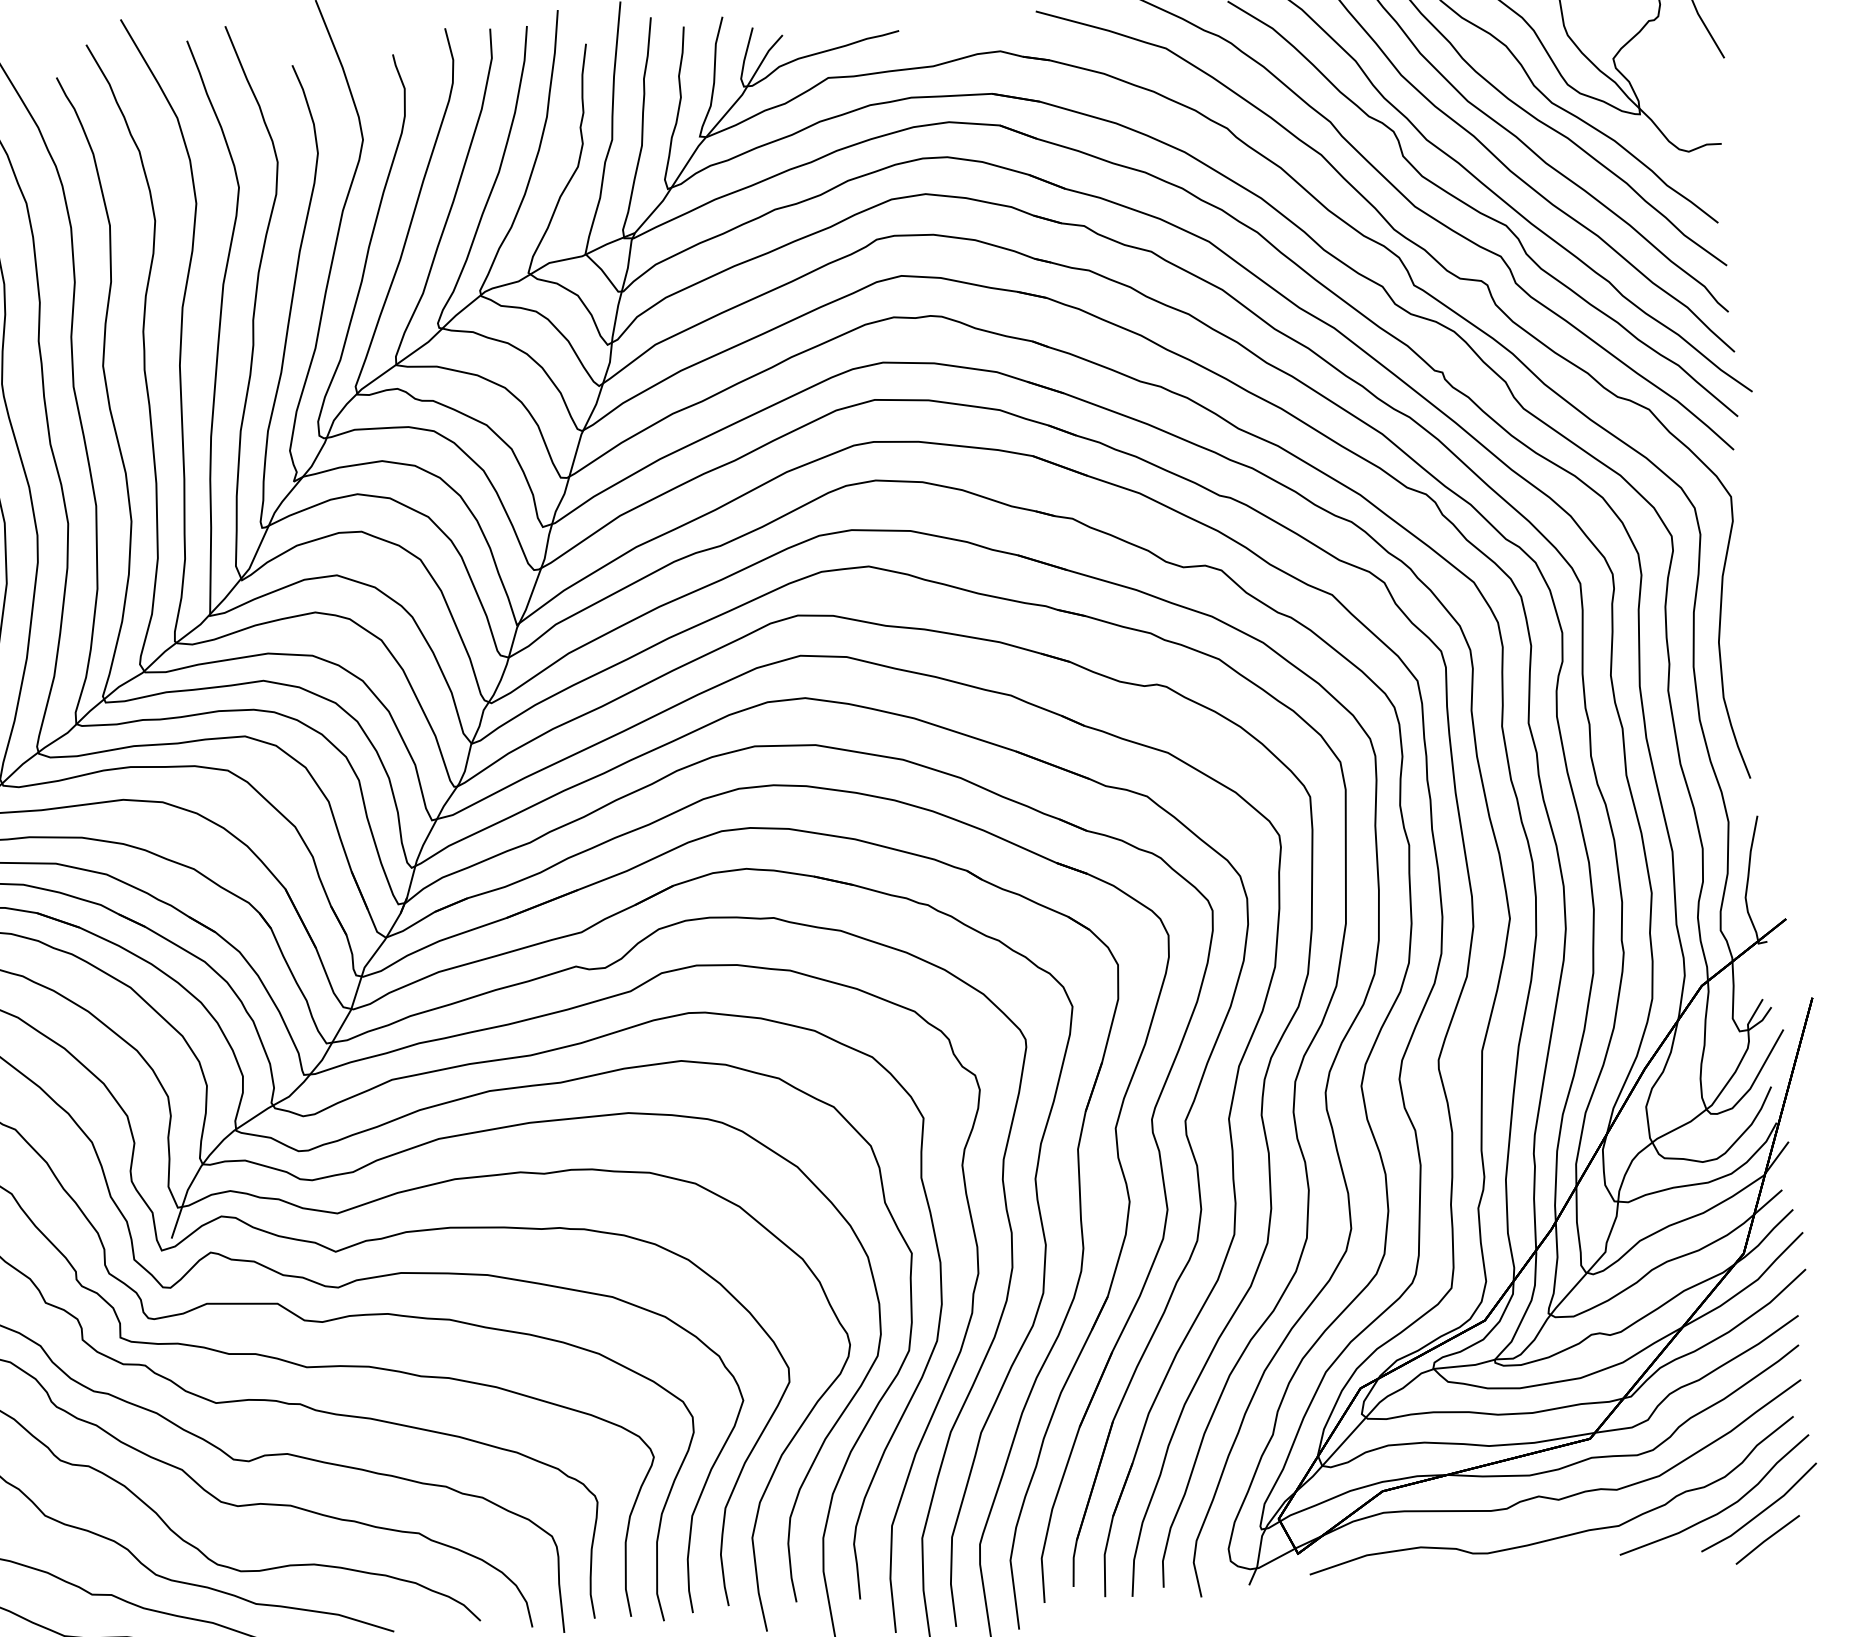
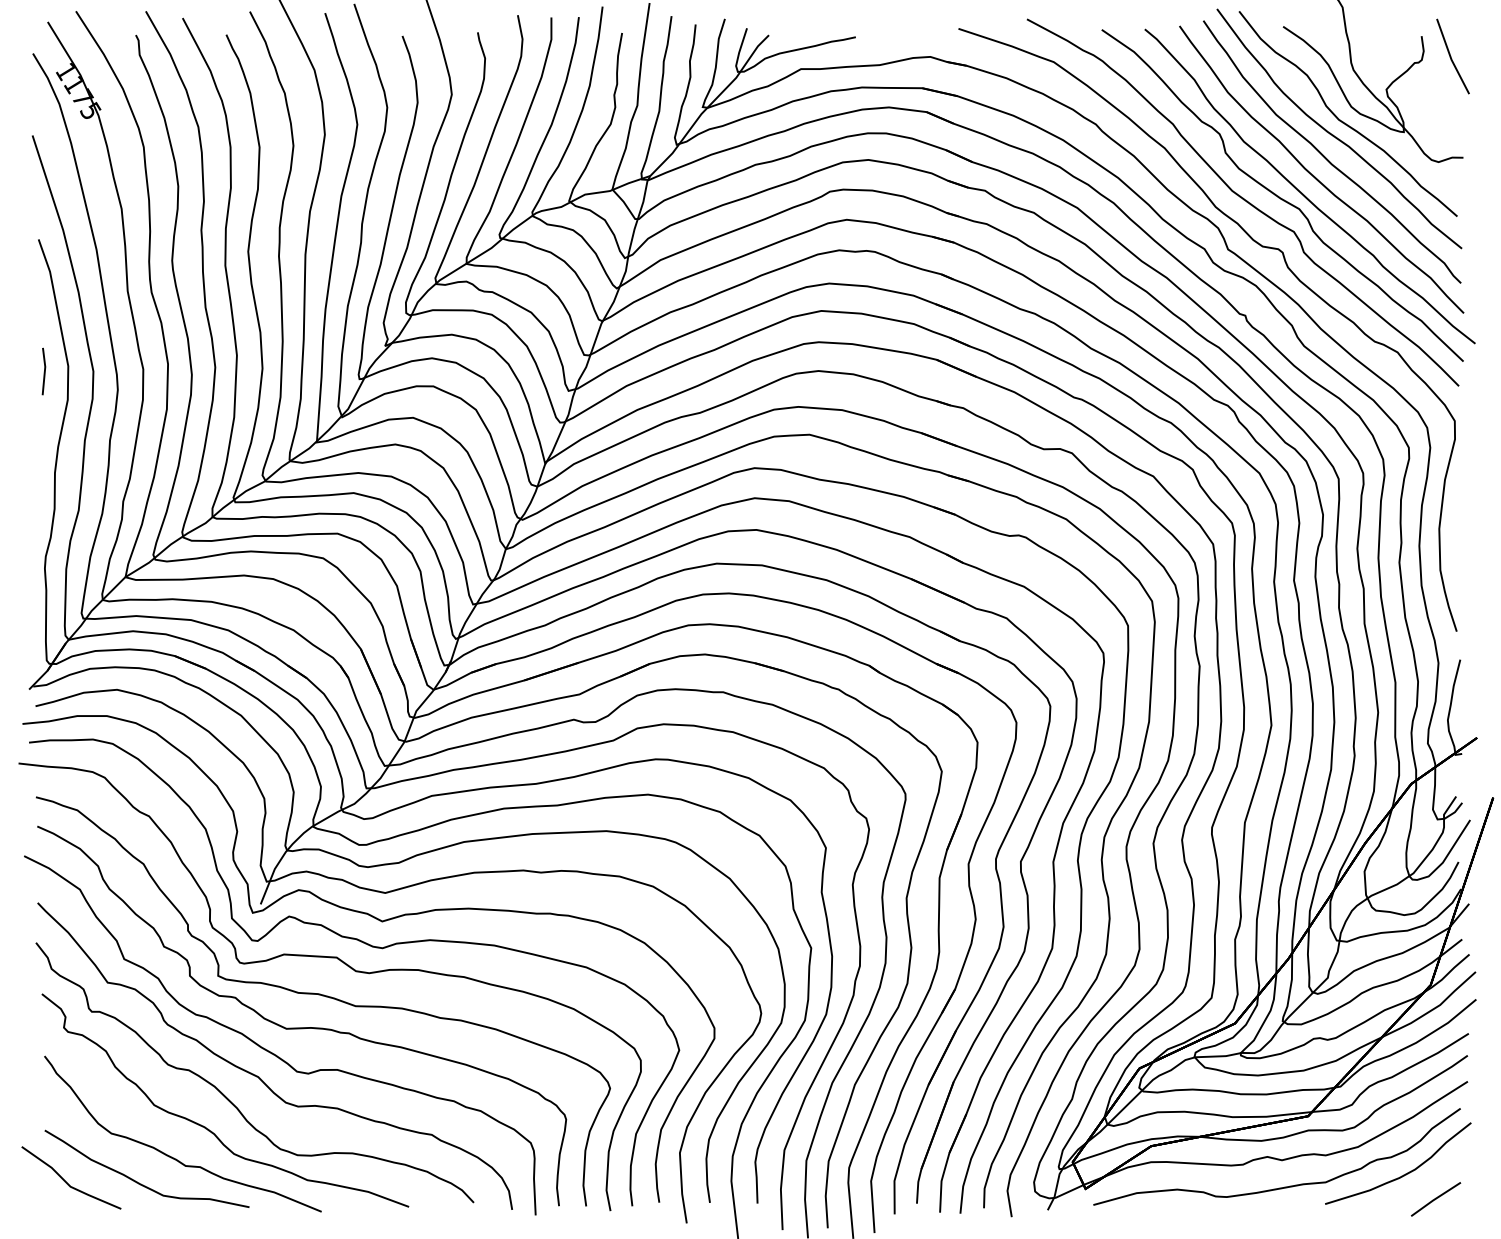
line: (1761, 1510) -> (1432, 1177), removed

